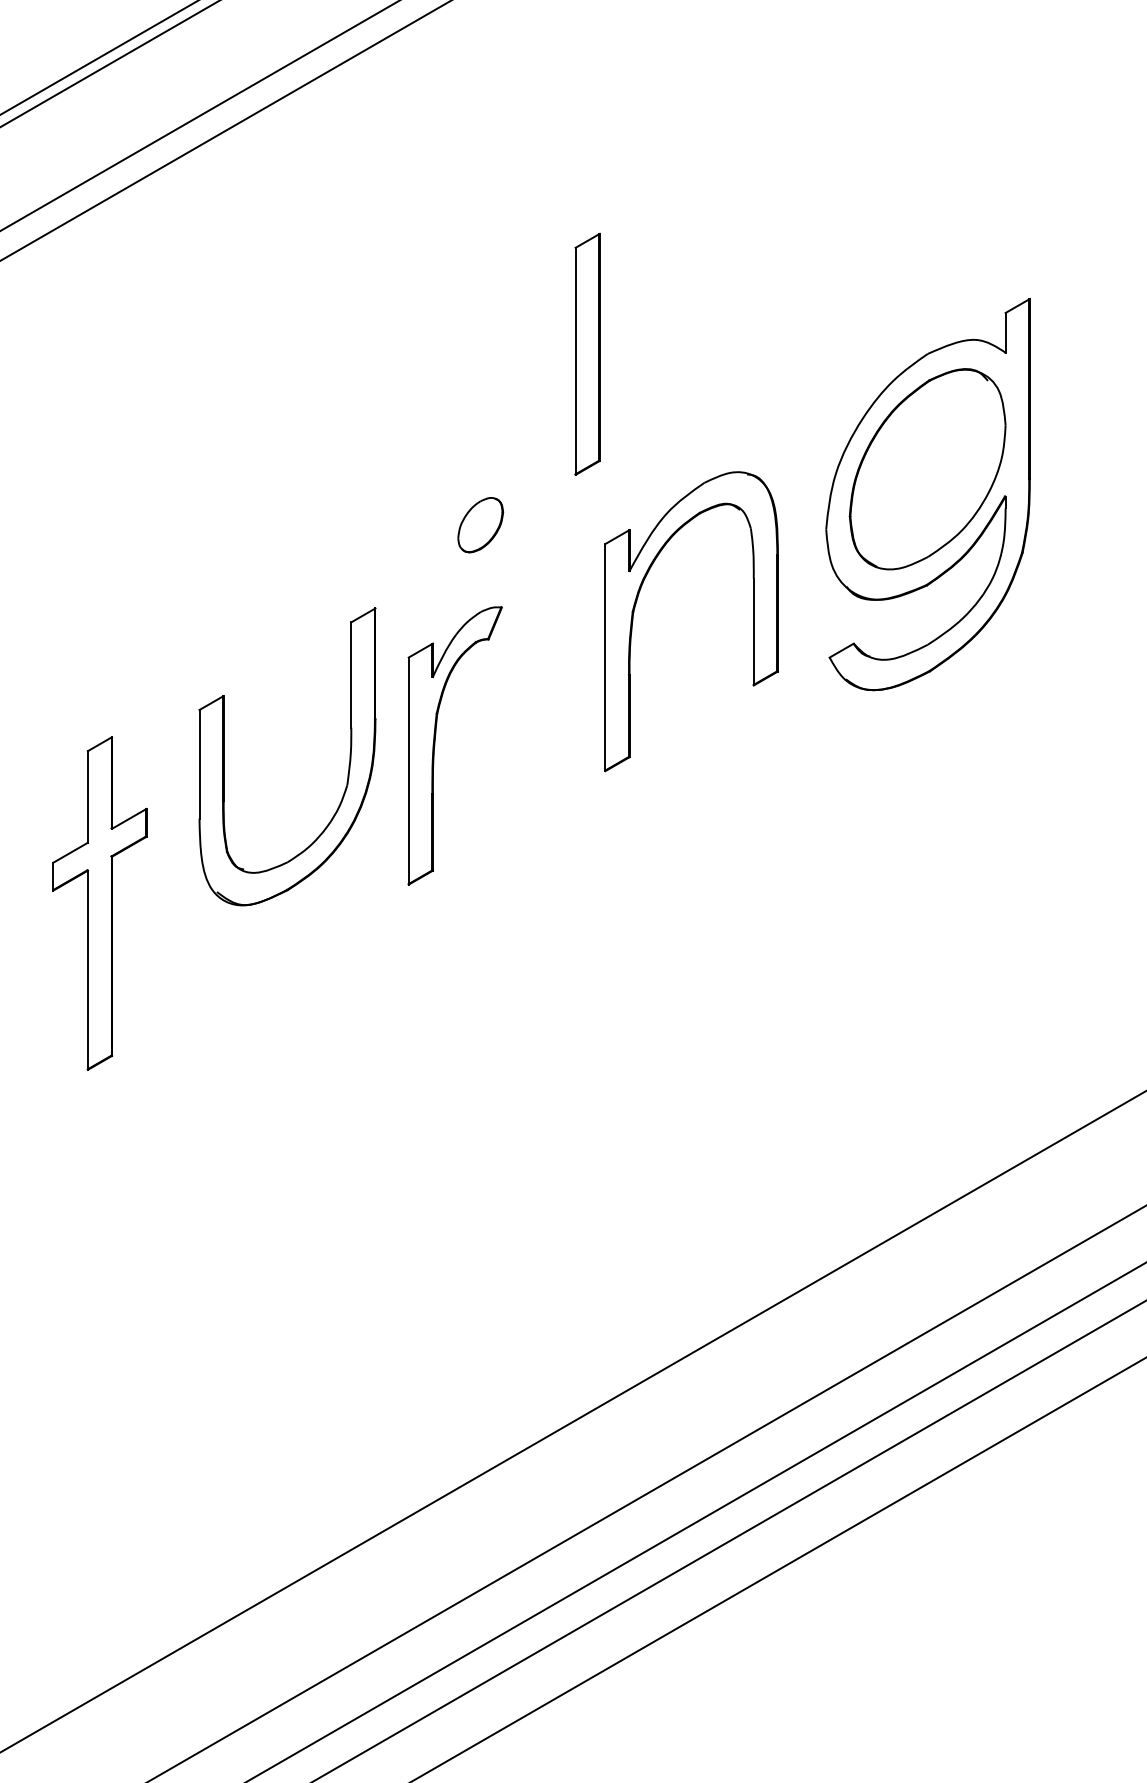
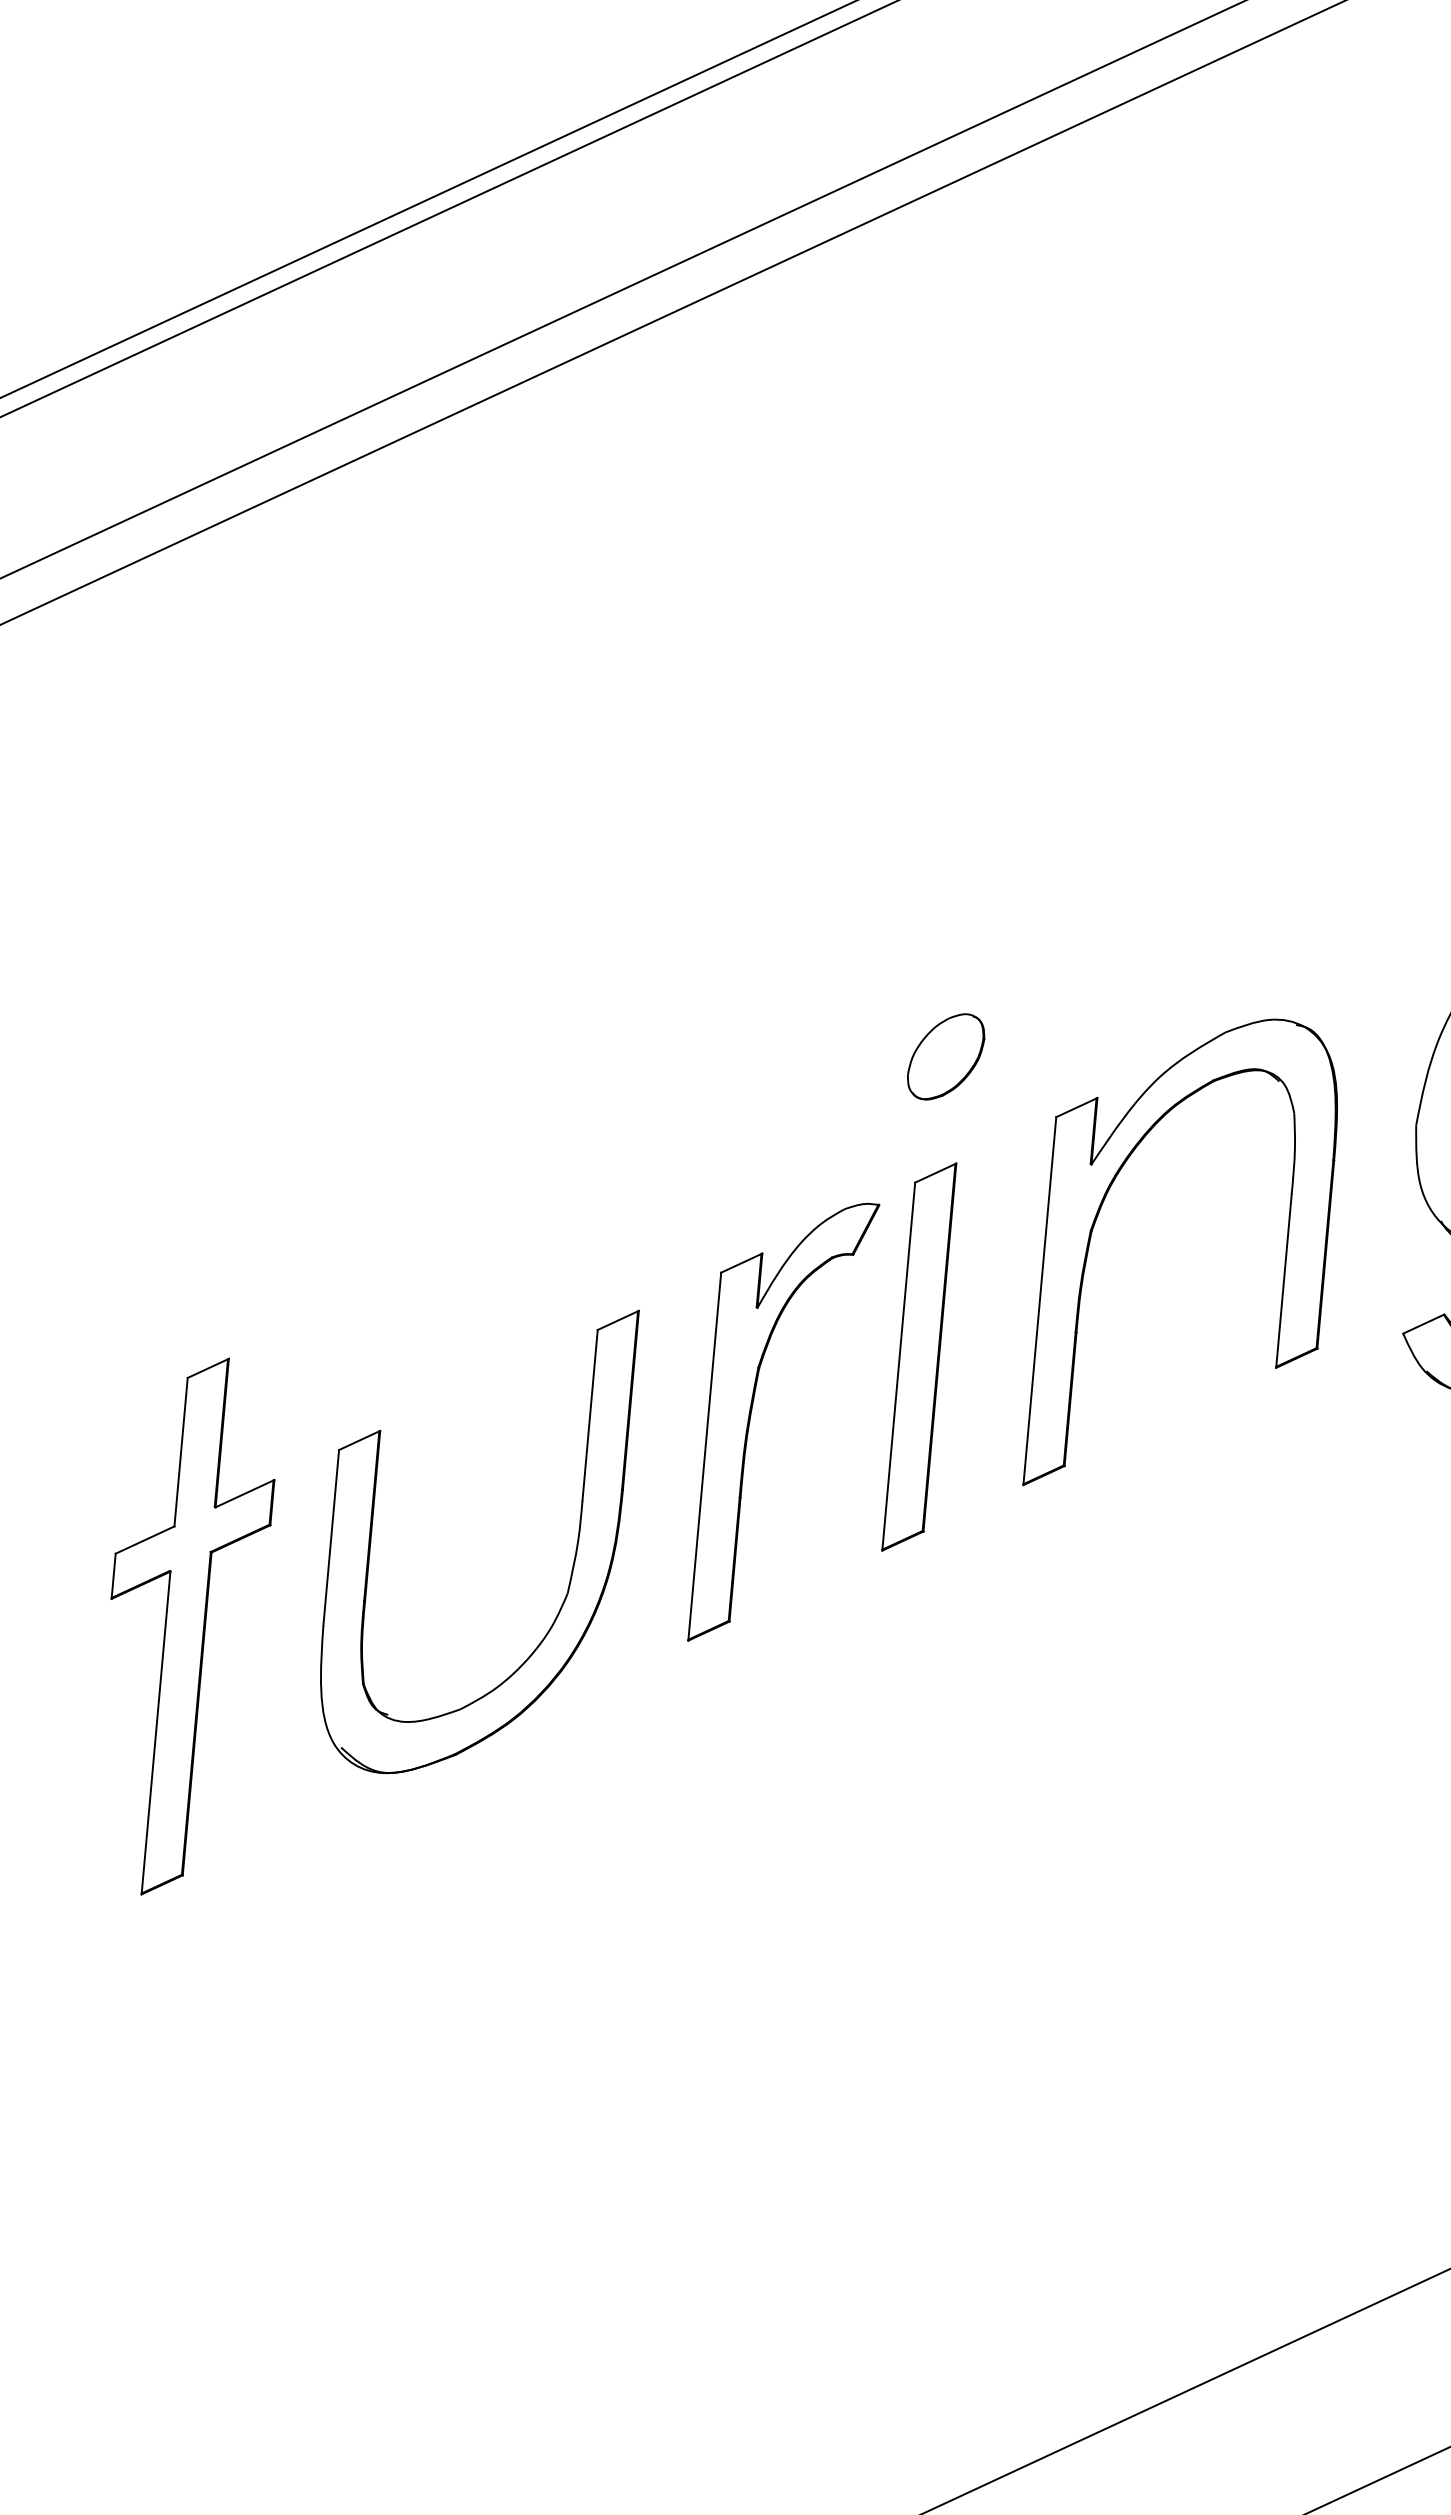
part: (587, 354) -> (919, 1357), moved
part: (480, 525) -> (945, 1057), moved
part: (348, 765) -> (572, 1561), moved

